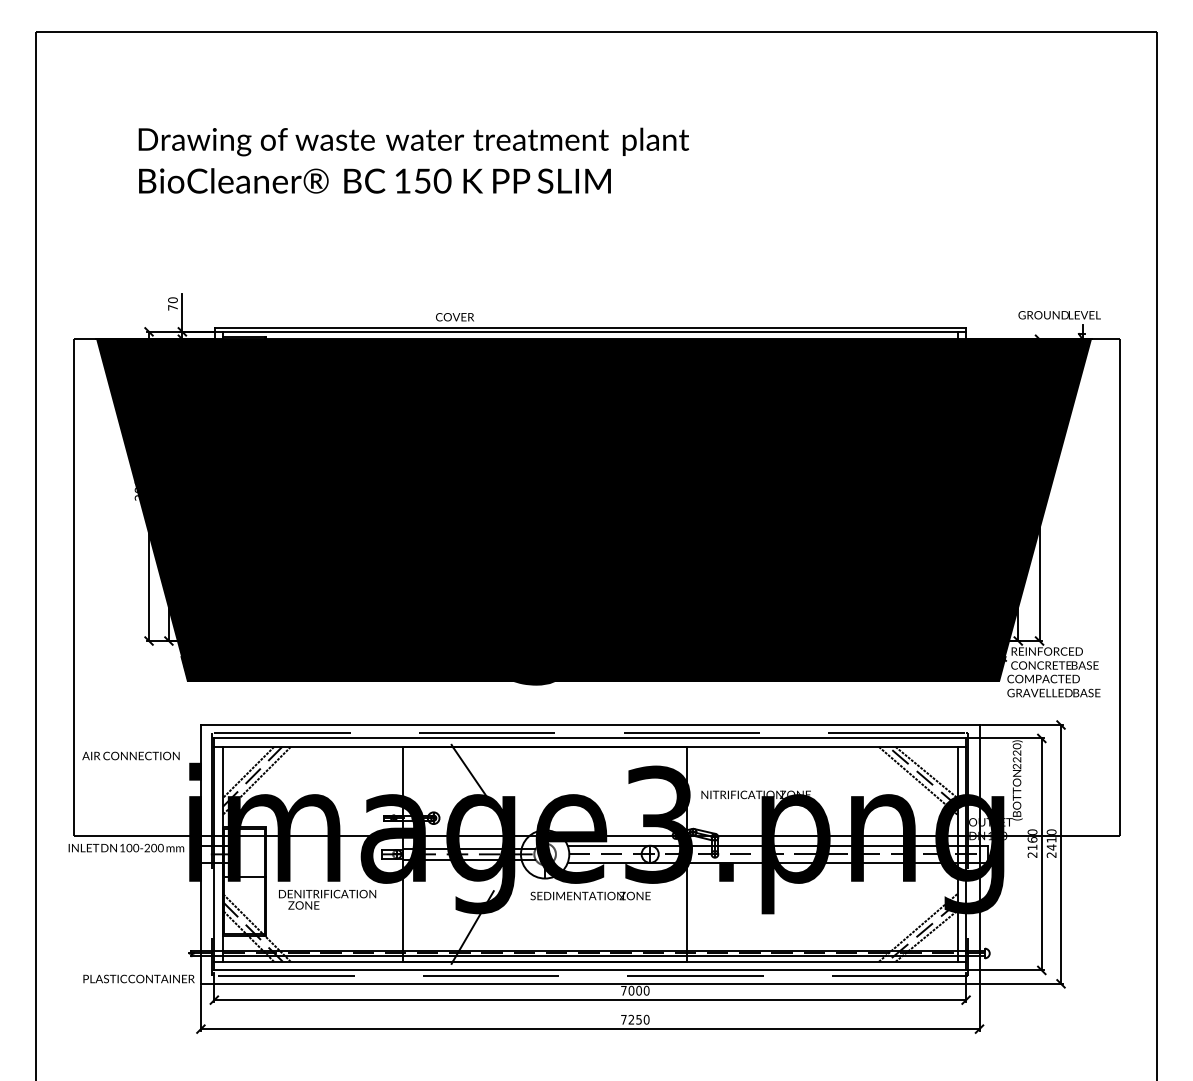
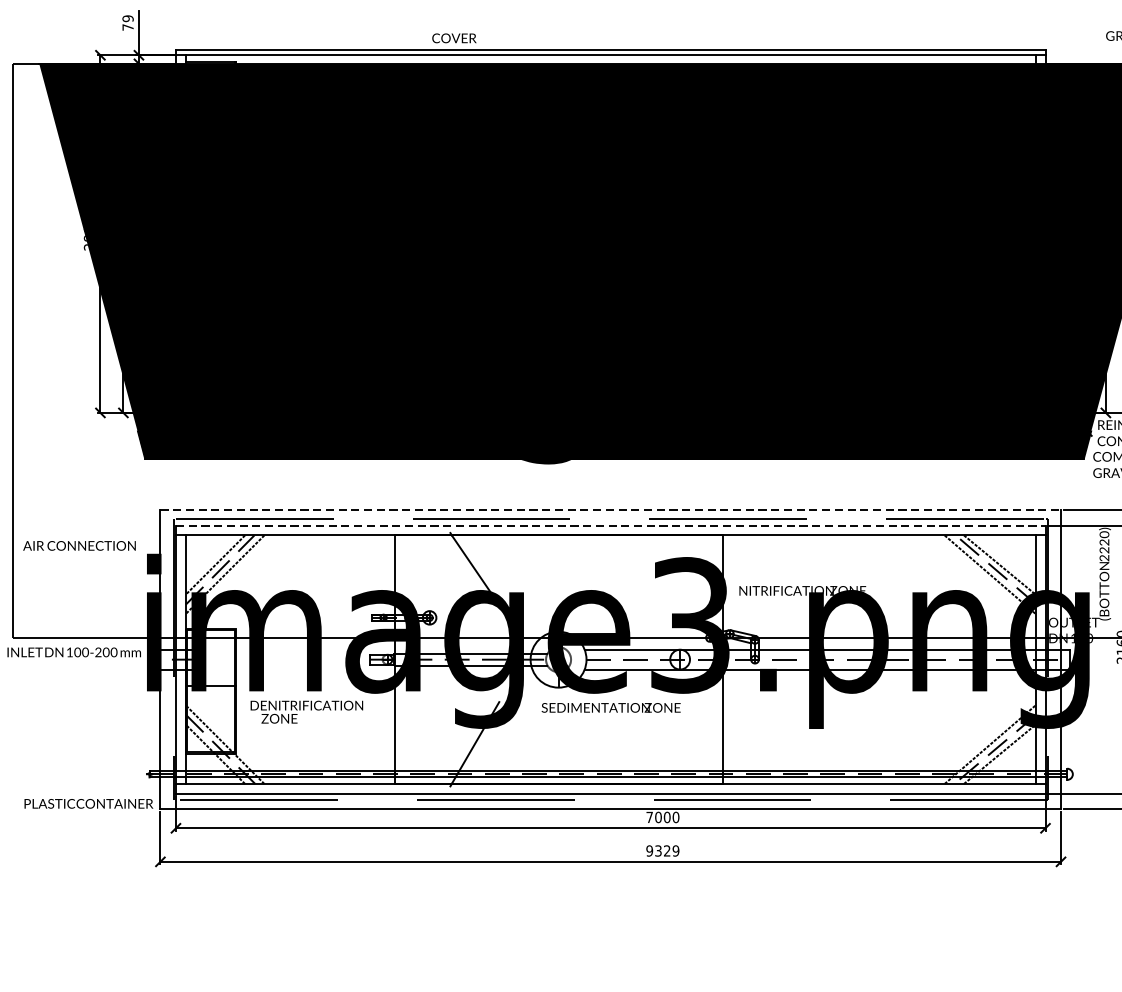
text: (172, 300) -> (127, 19), 70 -> 79
line: (590, 724) -> (611, 509), solid -> dashed
line: (590, 738) -> (611, 525), solid -> dashed
text: (635, 1019) -> (663, 850), 7250 -> 9329

